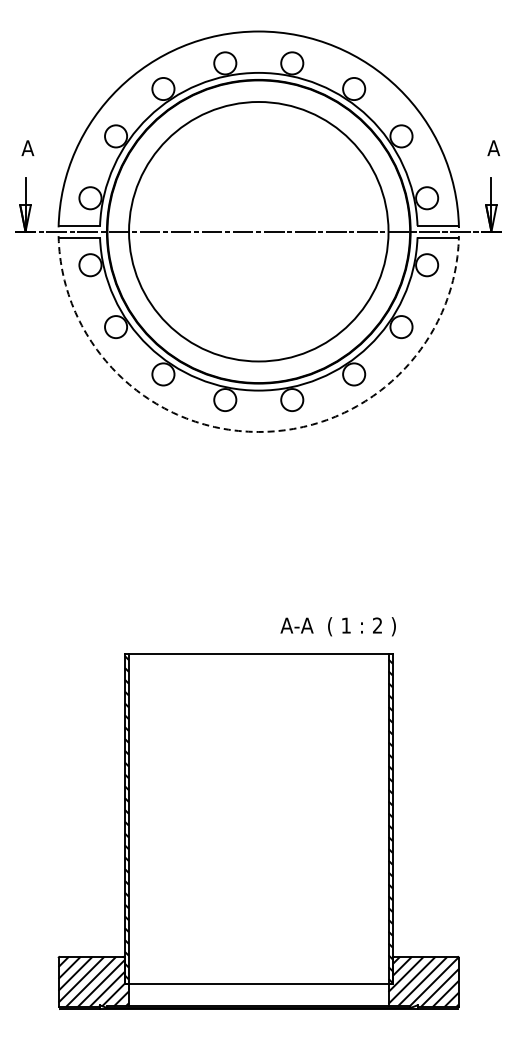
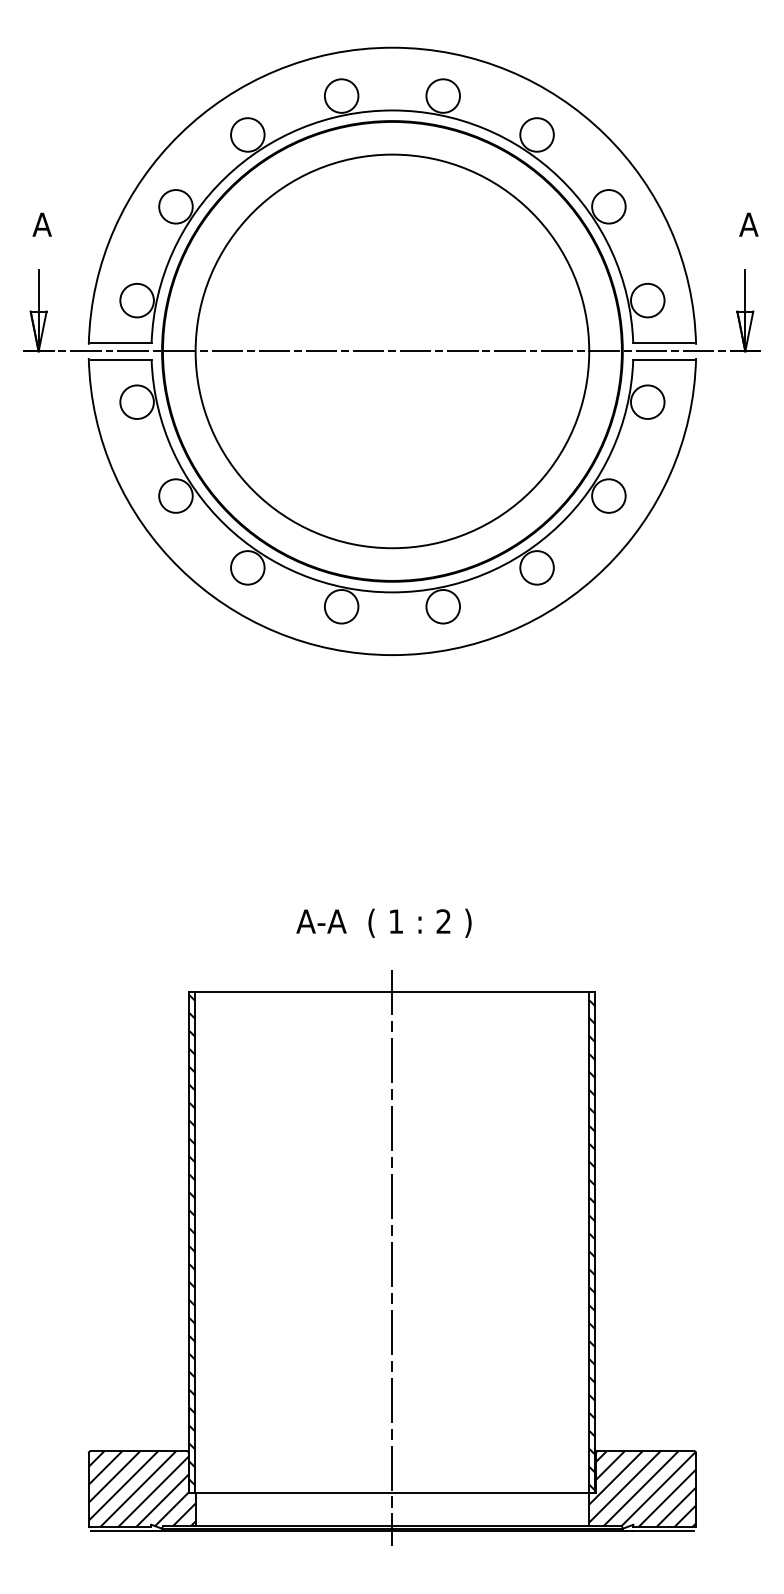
arc: (258, 431) -> (392, 654), dashed -> solid
text: (337, 626) -> (382, 922), moved
line: (258, 829) -> (392, 1258), added

